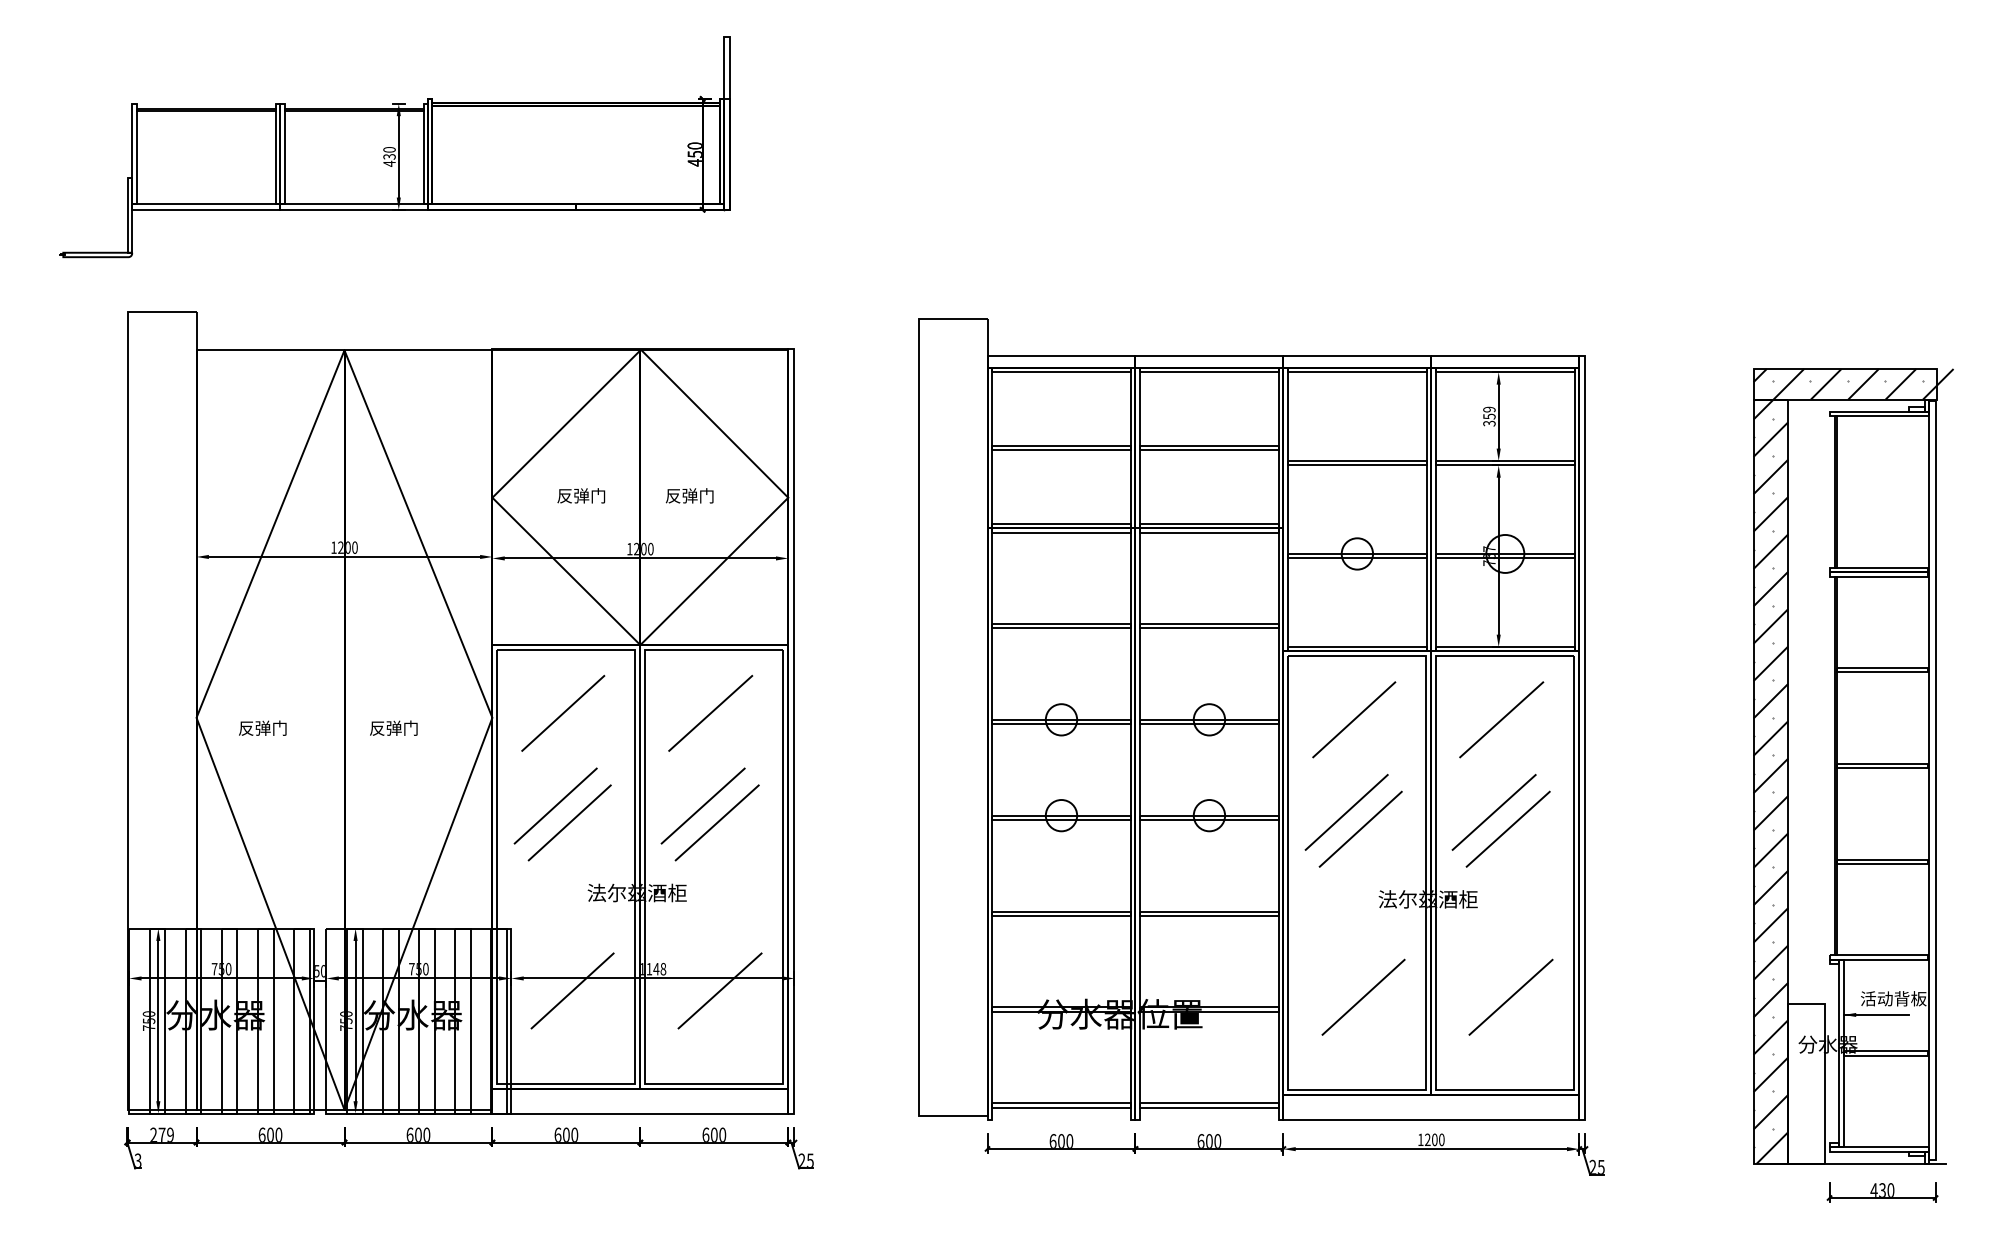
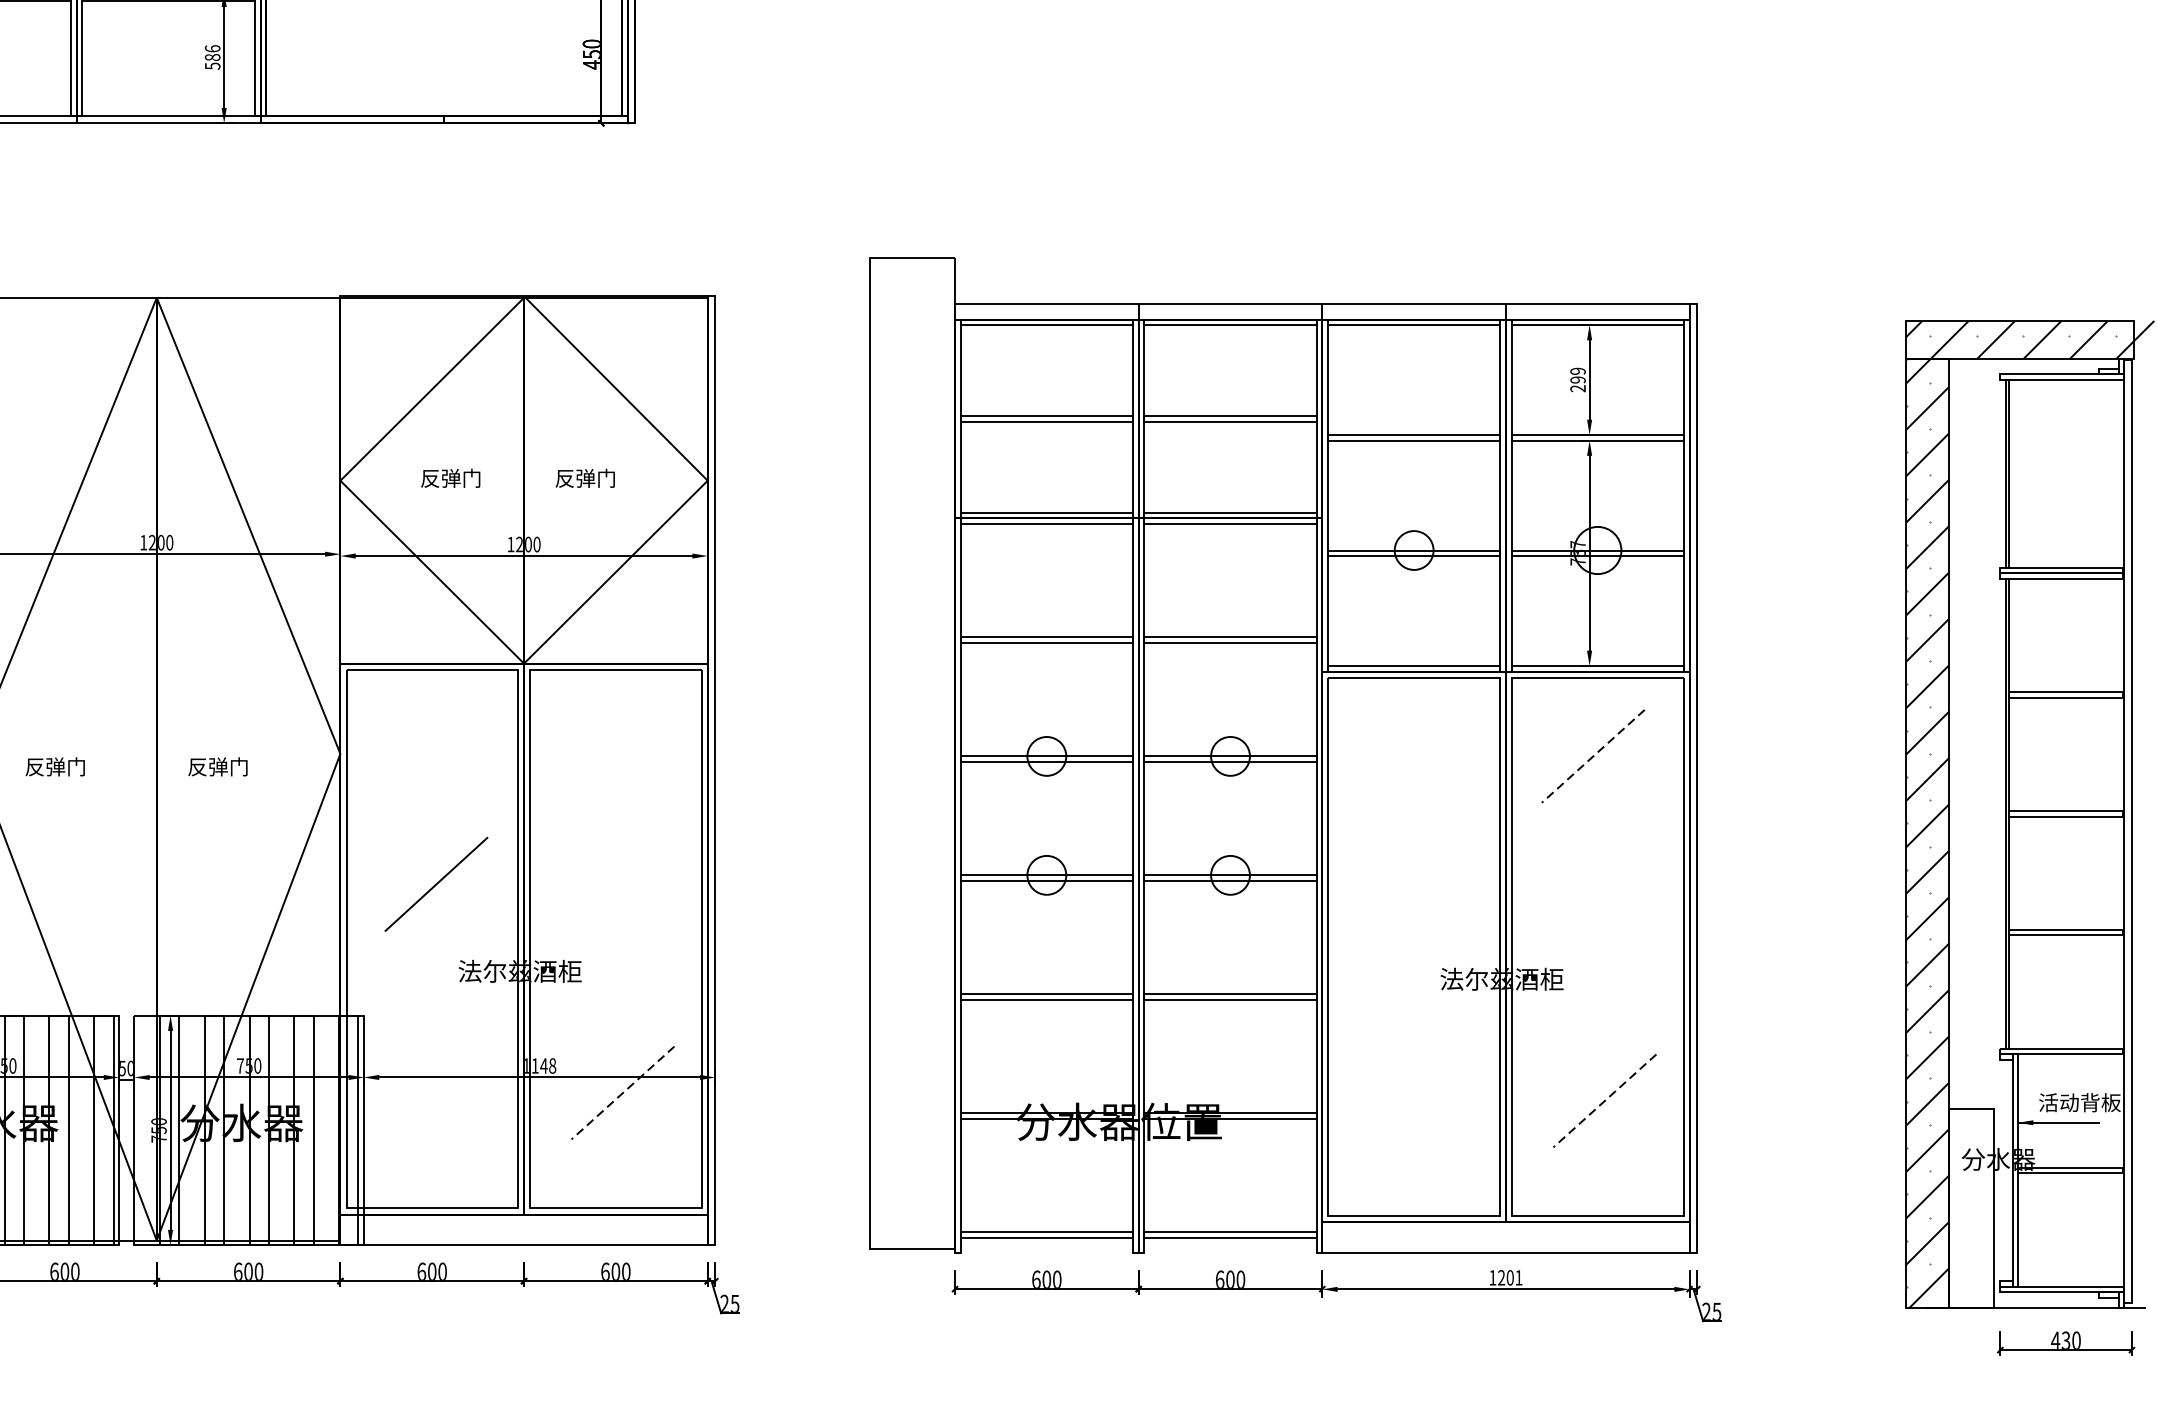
text: (389, 156) -> (212, 57), 430 -> 586
text: (1489, 419) -> (1578, 383), 359 -> 299
line: (563, 713) -> (428, 748), removed
line: (710, 713) -> (611, 748), removed
line: (1354, 719) -> (1410, 756), removed
line: (1501, 719) -> (1593, 756), solid -> dashed
line: (555, 805) -> (418, 862), removed
line: (702, 805) -> (601, 862), removed
line: (1346, 812) -> (1400, 871), removed
line: (1493, 812) -> (1583, 871), removed
line: (716, 822) -> (618, 883), removed
line: (1360, 828) -> (1418, 891), removed
line: (1507, 828) -> (1600, 891), removed
line: (572, 990) -> (439, 1092), removed
line: (720, 990) -> (623, 1092), solid -> dashed
line: (1363, 996) -> (1421, 1099), removed
line: (1511, 997) -> (1605, 1101), solid -> dashed
text: (1441, 1139) -> (1518, 1277), 1200 -> 1201

